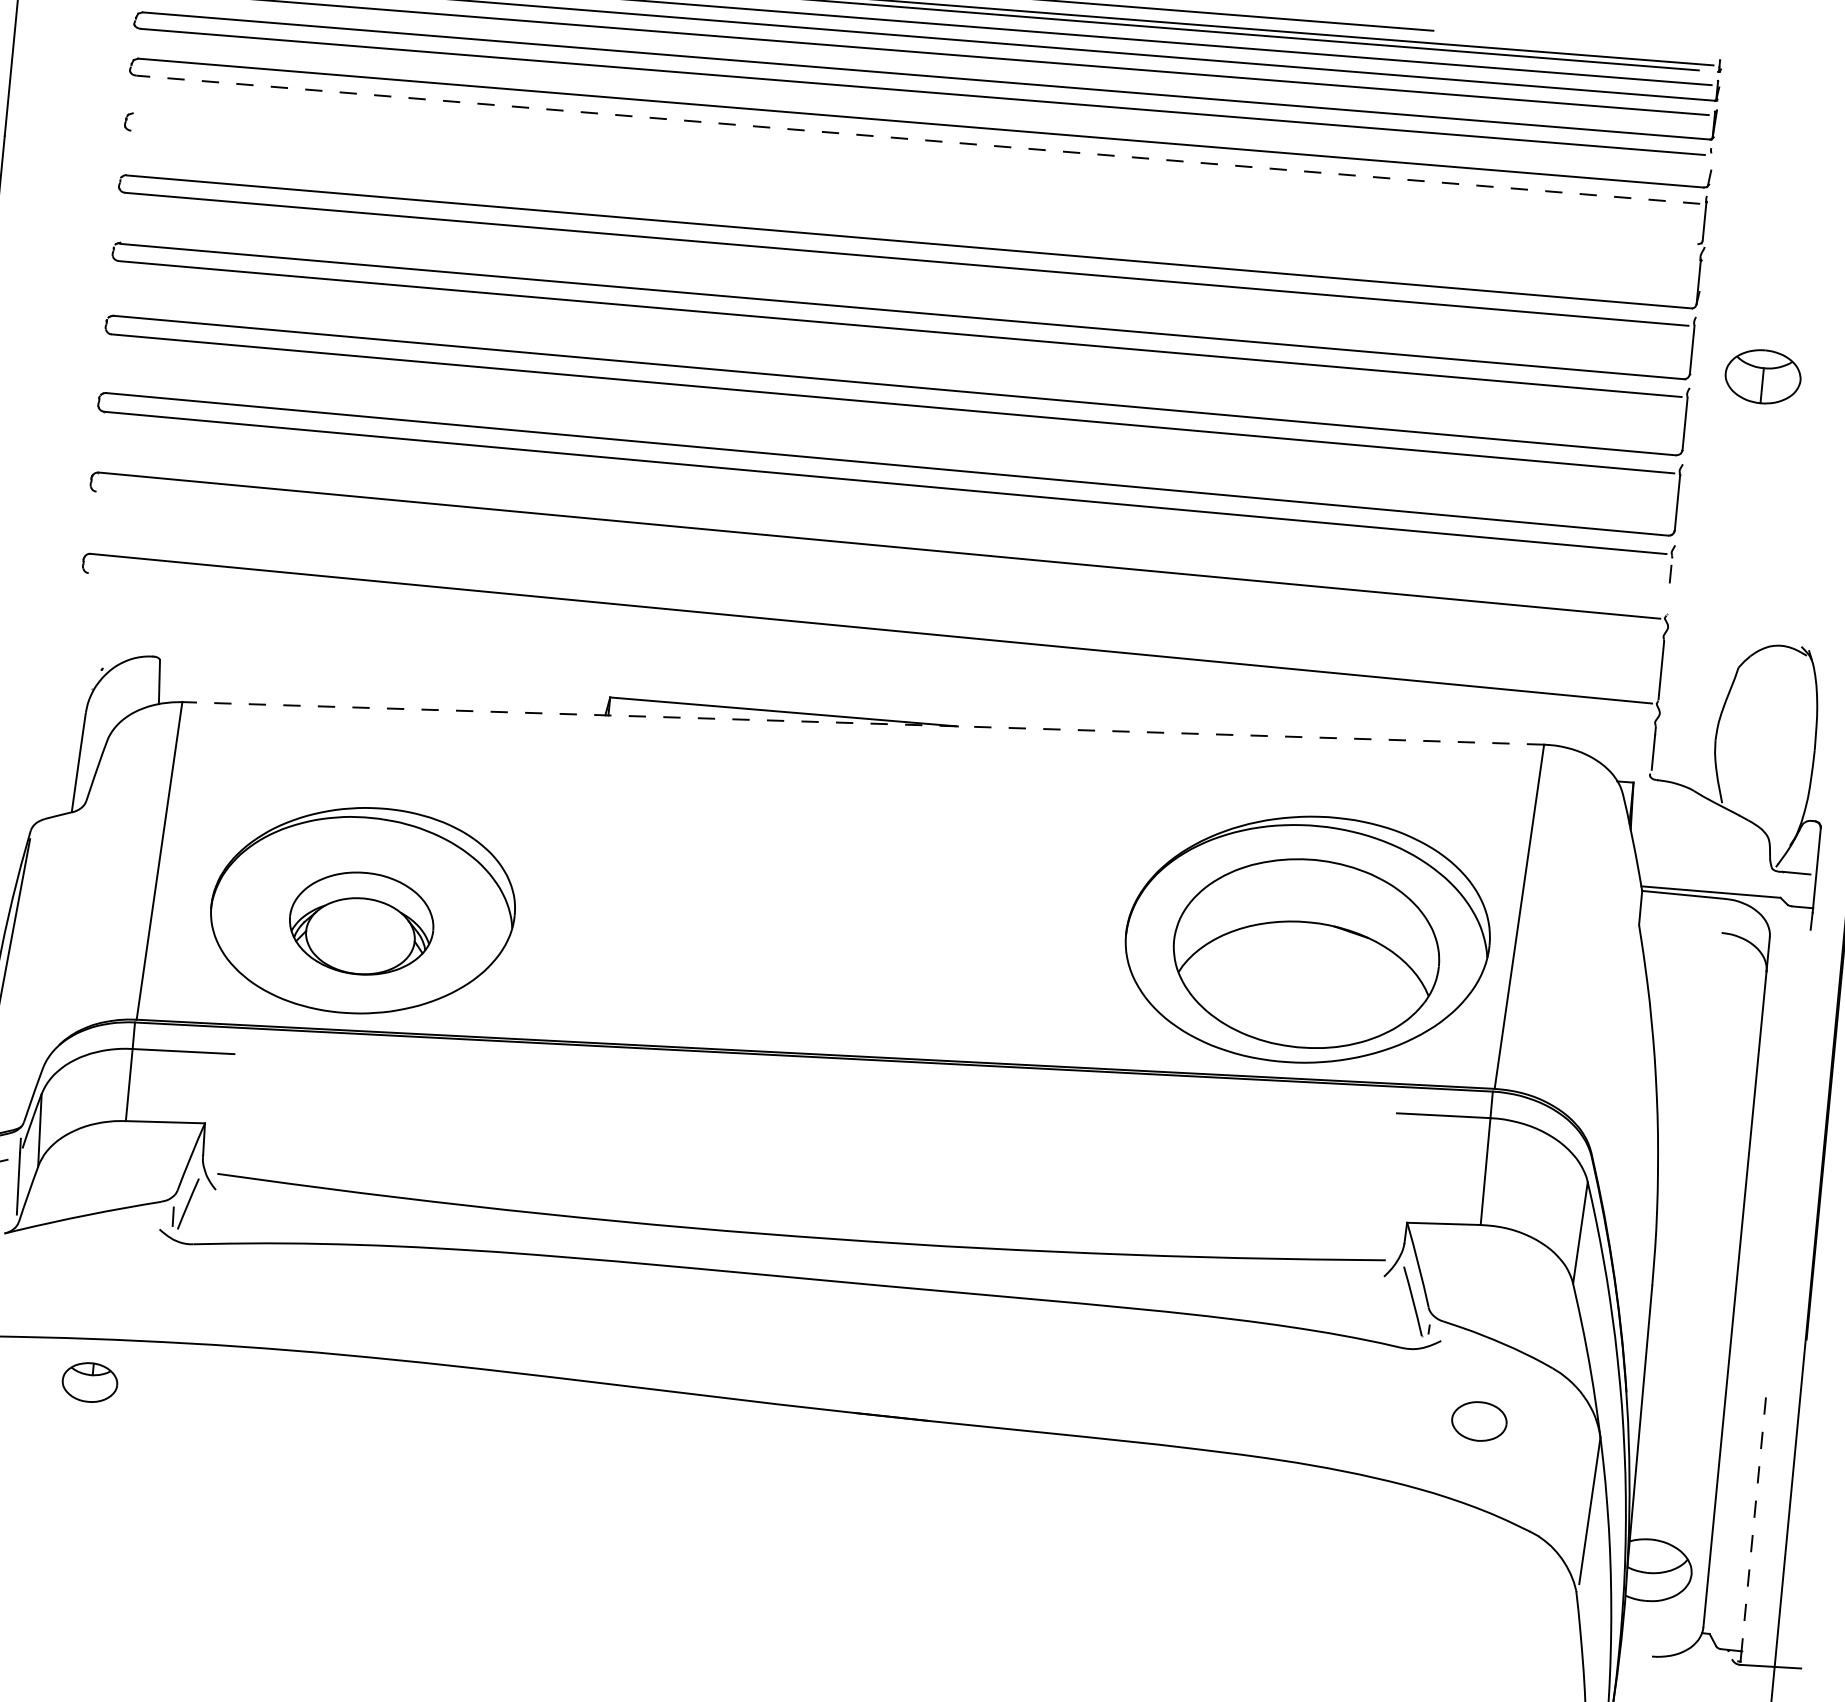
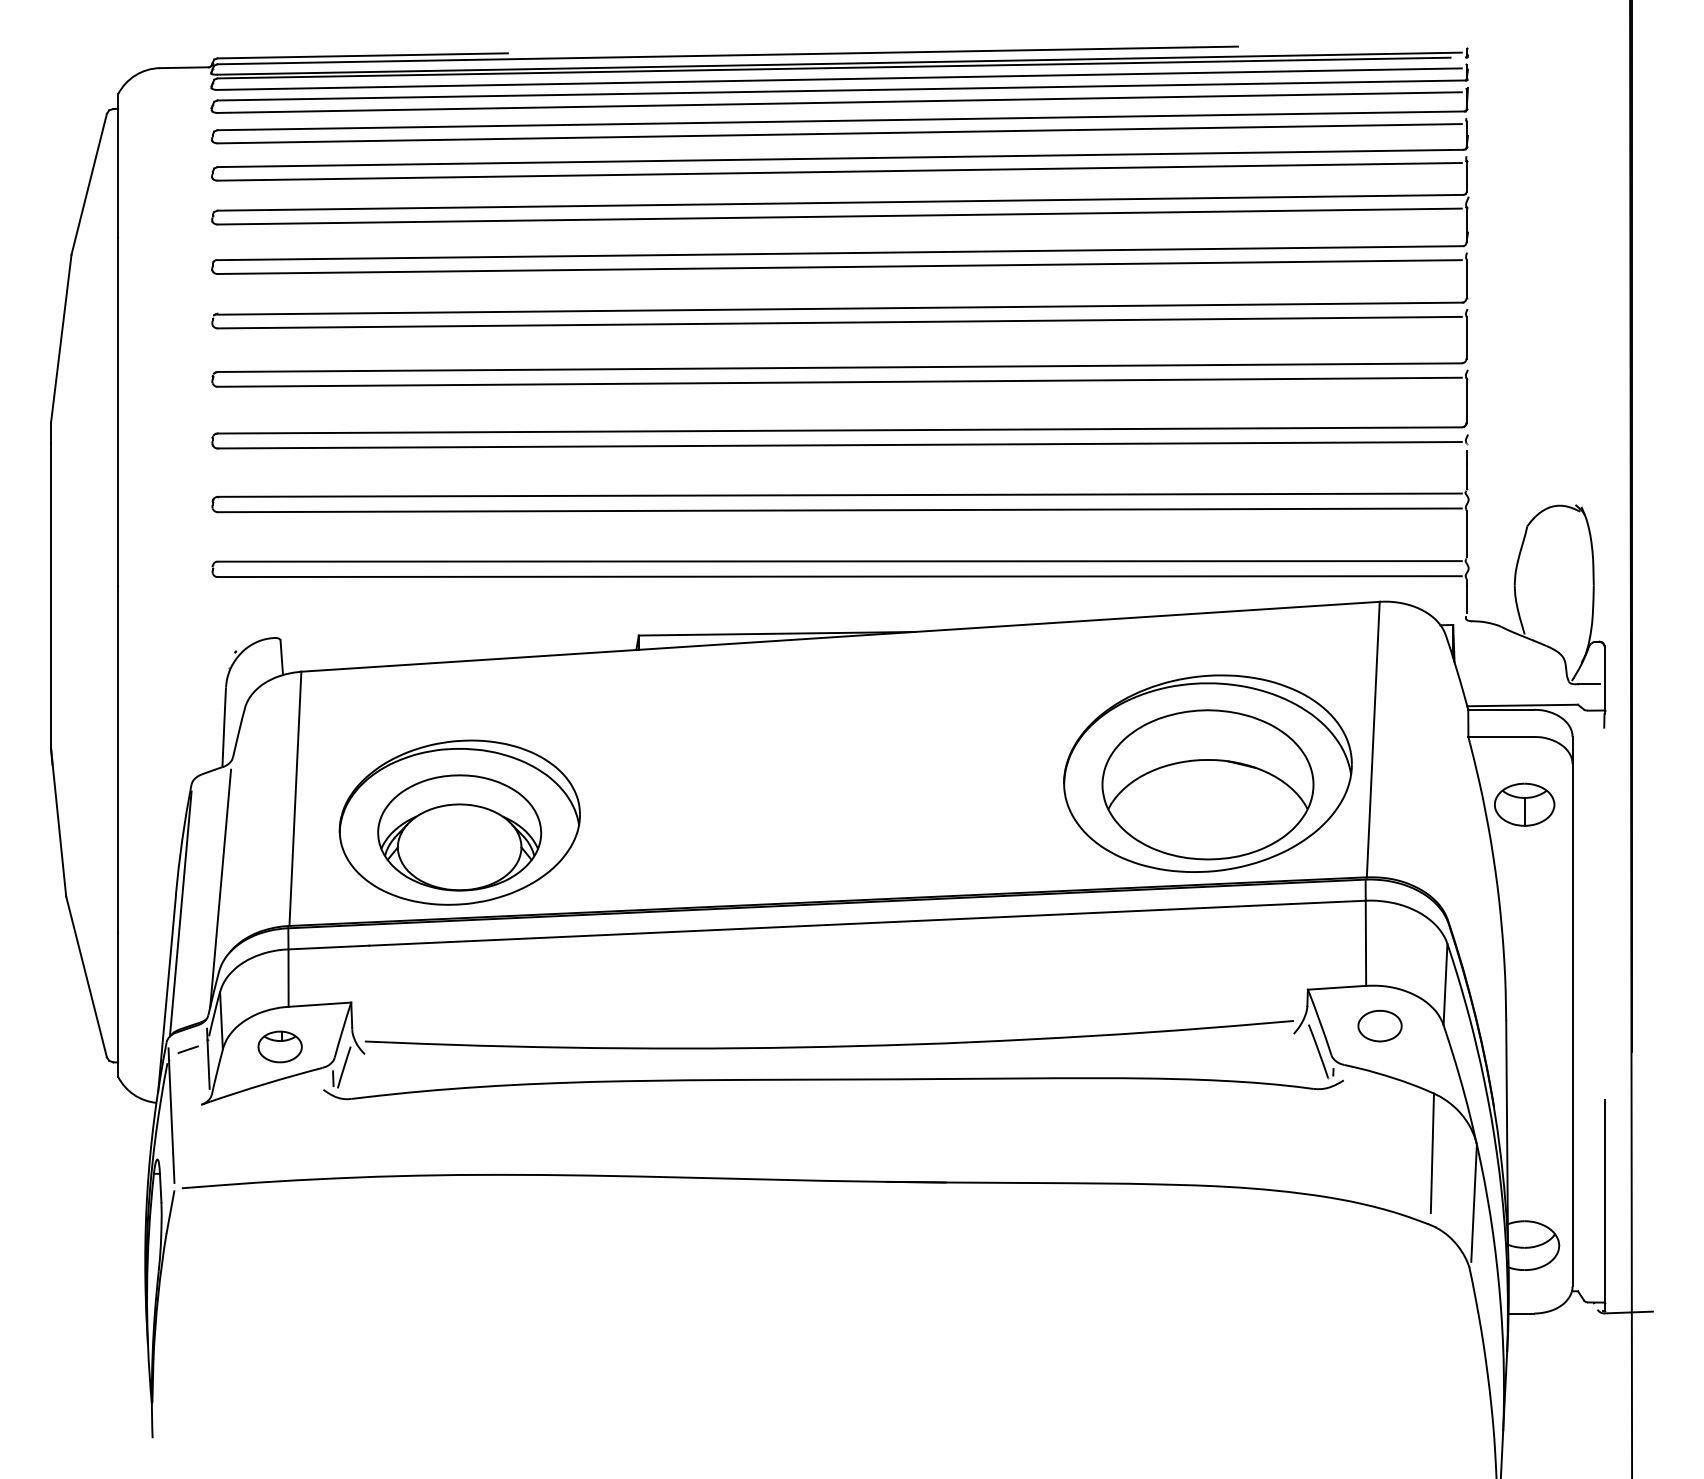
line: (918, 139) -> (839, 171), dashed -> solid
line: (1709, 168) -> (1466, 134), added
line: (915, 178) -> (840, 202), added
line: (912, 195) -> (839, 216), added
part: (1762, 376) -> (1524, 804), moved
line: (877, 564) -> (839, 510), added
line: (1668, 597) -> (1466, 476), added
line: (869, 647) -> (839, 576), added
line: (863, 723) -> (840, 636), dashed -> solid
part: (361, 922) -> (459, 832), size x1.43
line: (1680, 928) -> (1501, 736), added
line: (54, 964) -> (220, 888), added
line: (815, 1083) -> (830, 924), added
part: (89, 1381) -> (279, 1046), moved
part: (1478, 1420) -> (1379, 1025), moved
line: (1543, 1443) -> (1432, 1153), added
line: (1753, 1524) -> (1604, 1201), dashed -> solid
line: (1636, 1654) -> (1521, 1313), added

